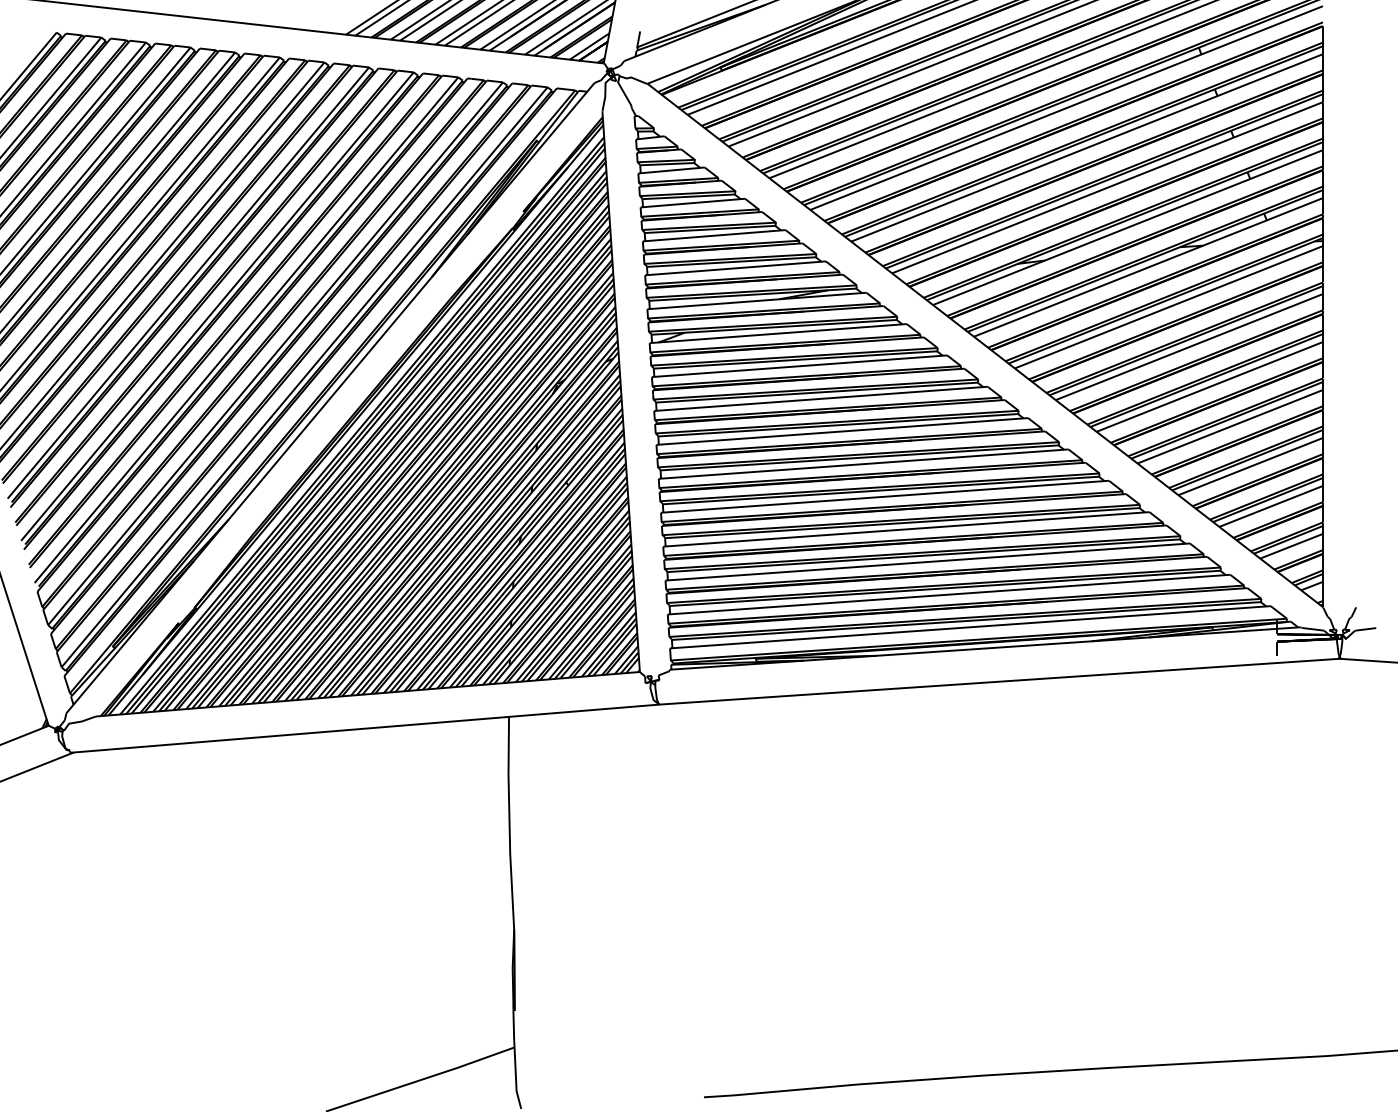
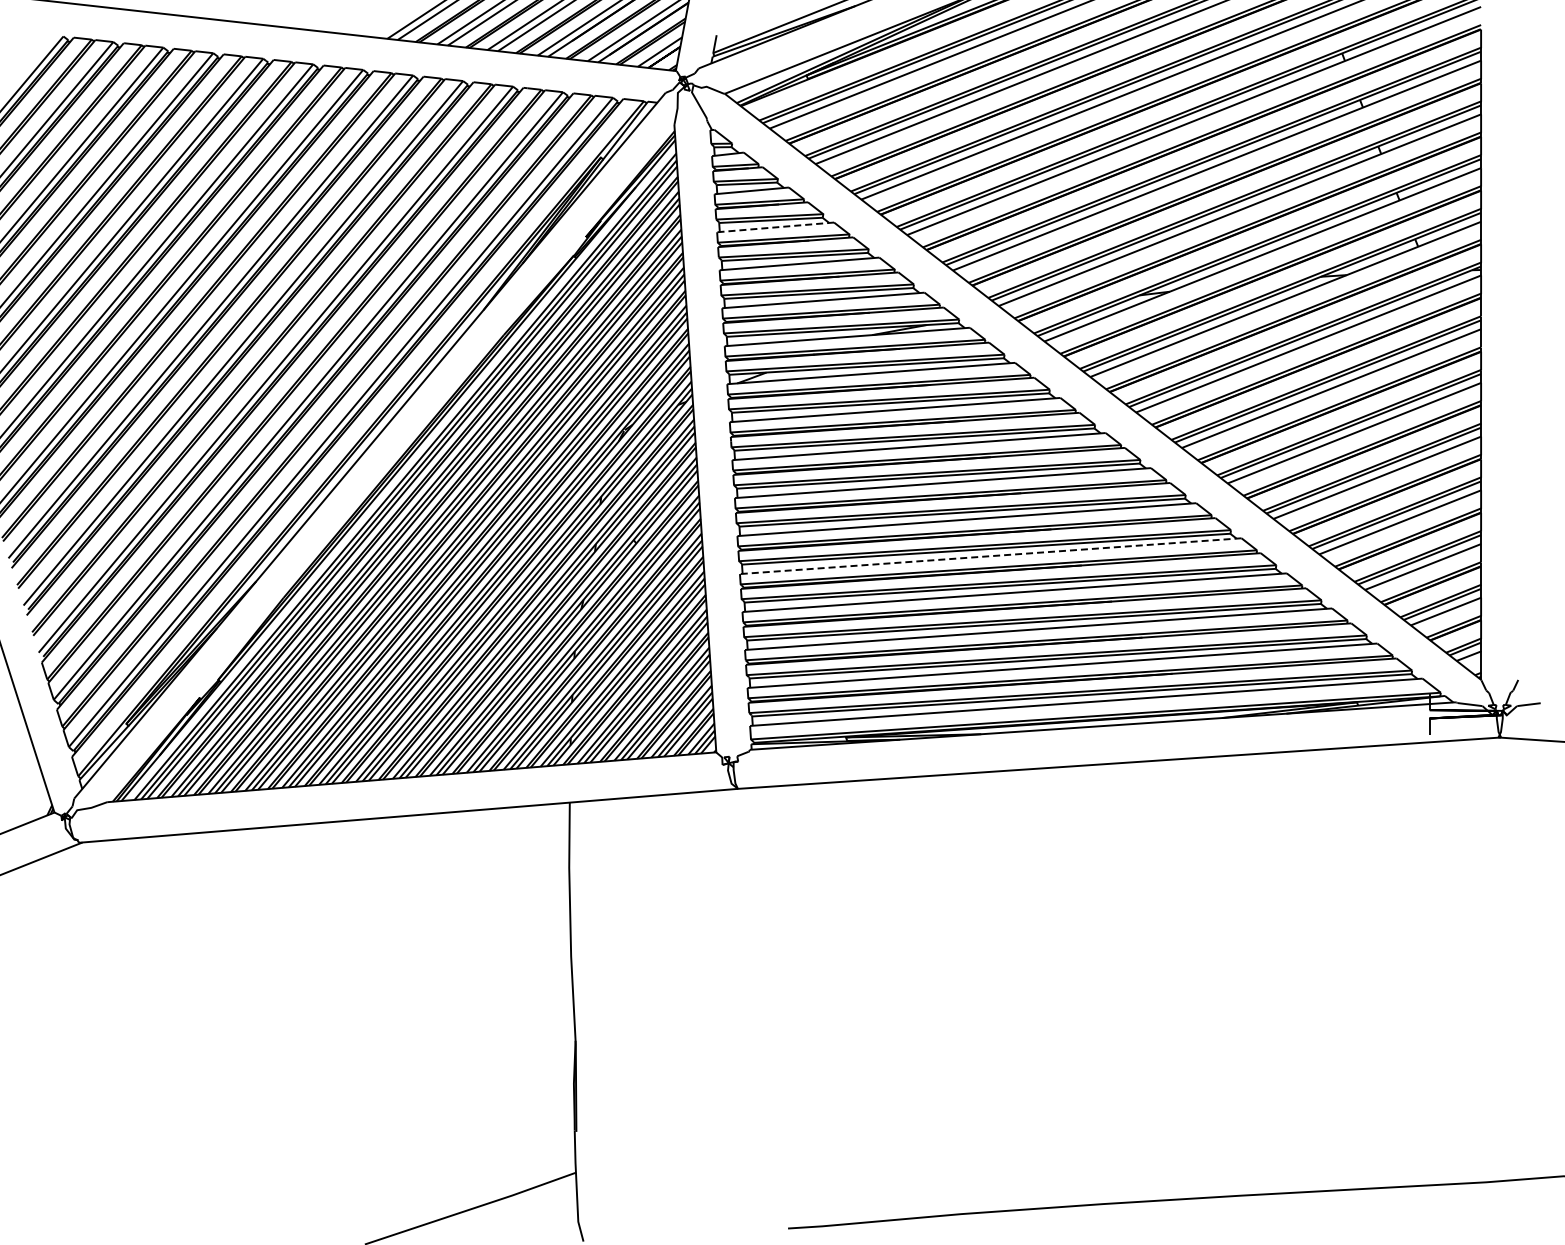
line: (692, 203) -> (775, 227), solid -> dashed
line: (884, 497) -> (990, 556), solid -> dashed

